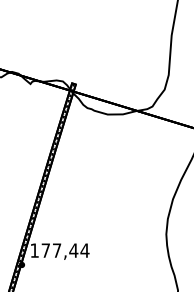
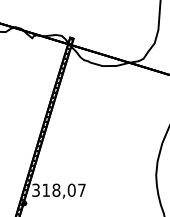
text: (59, 250) -> (58, 190), 177,44 -> 318,07

